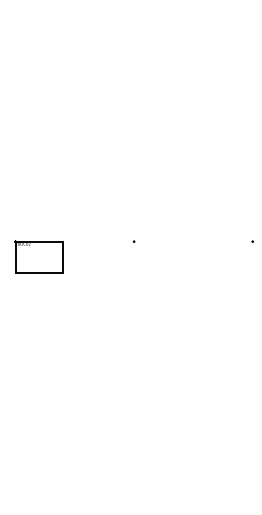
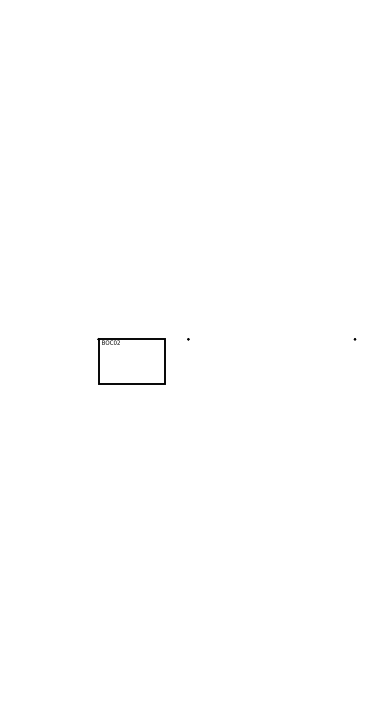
part: (38, 257) -> (131, 361), moved

